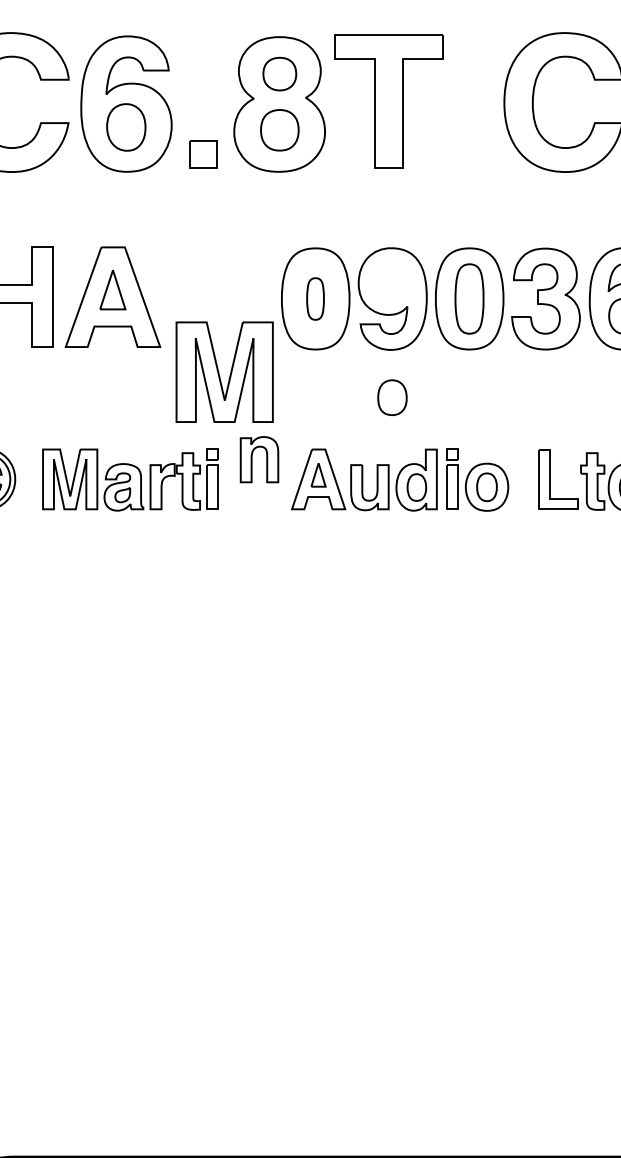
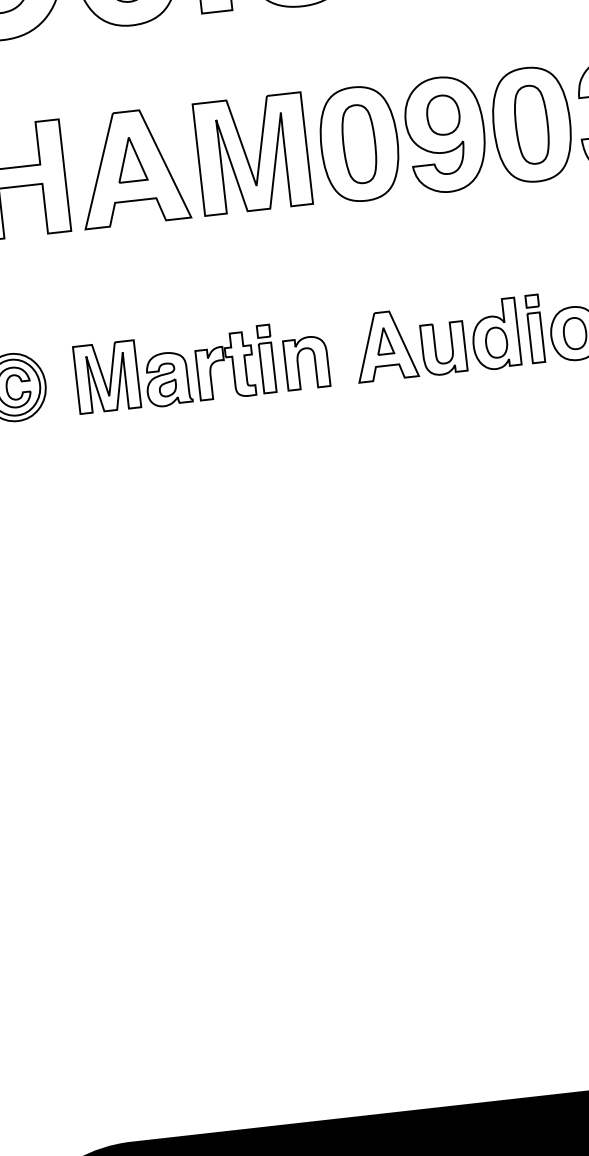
part: (315, 298) -> (359, 143), size x1.67
part: (224, 371) -> (252, 153), moved
part: (392, 397) -> (443, 114), moved
part: (252, 459) -> (298, 363), moved

